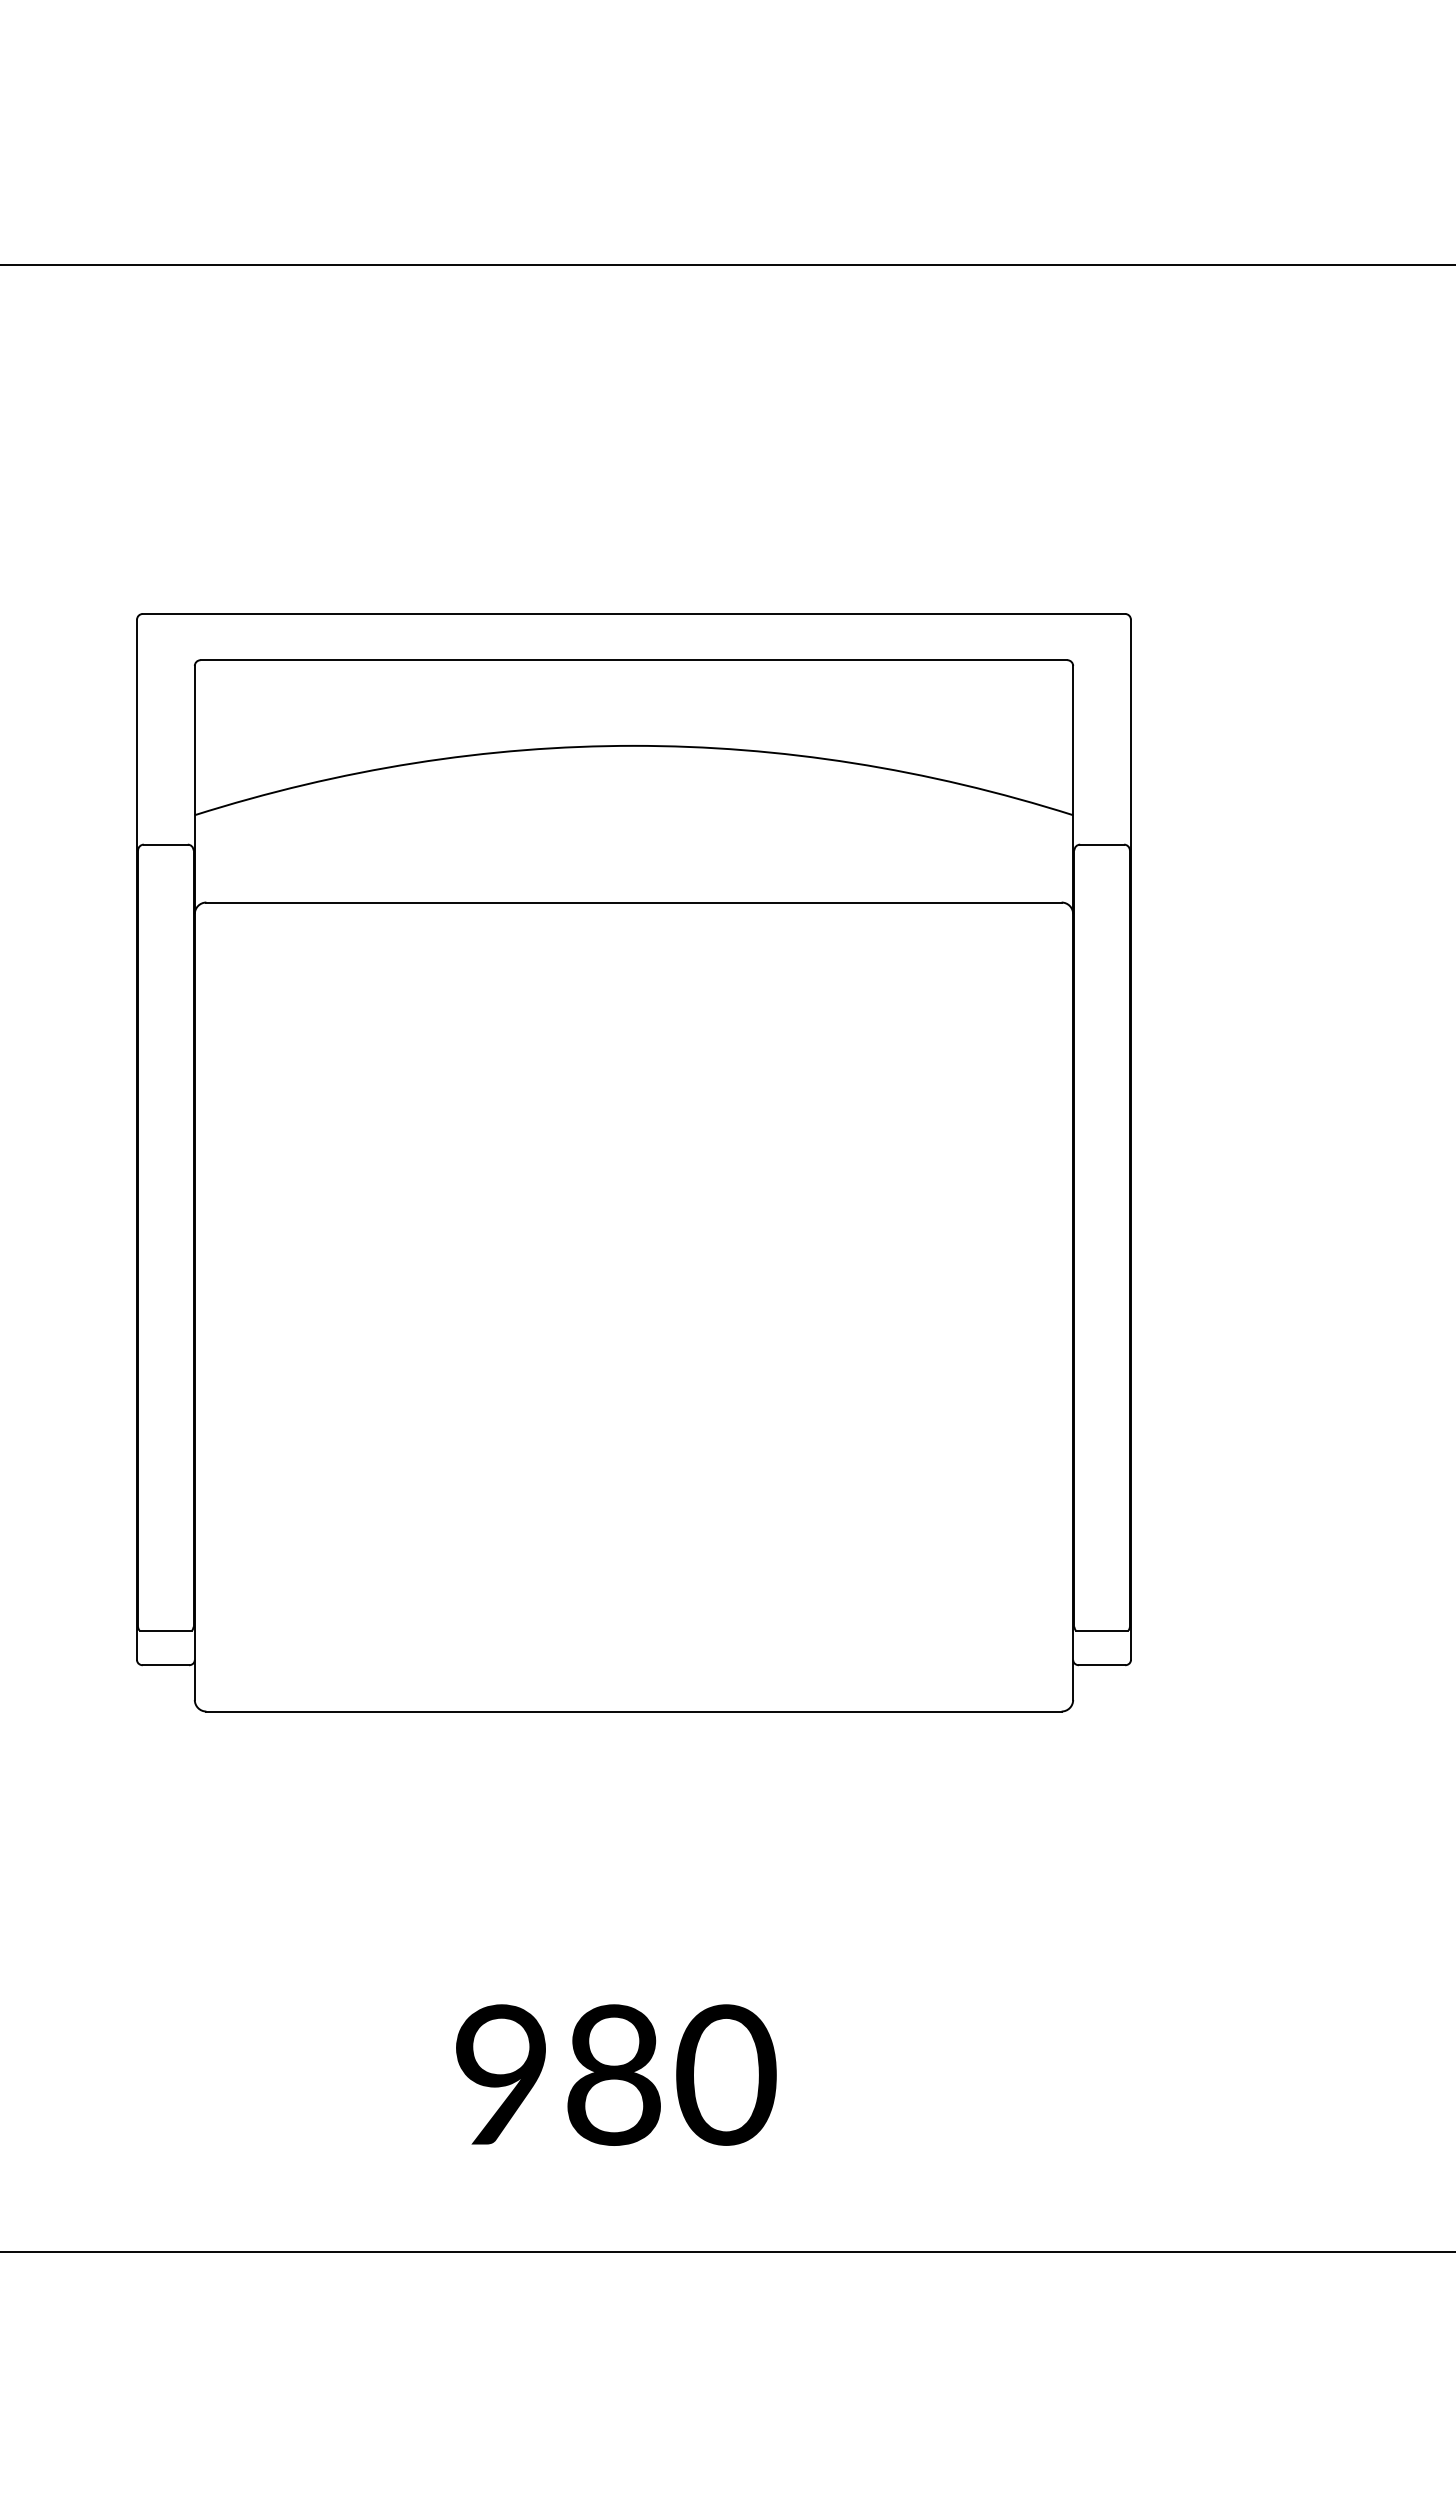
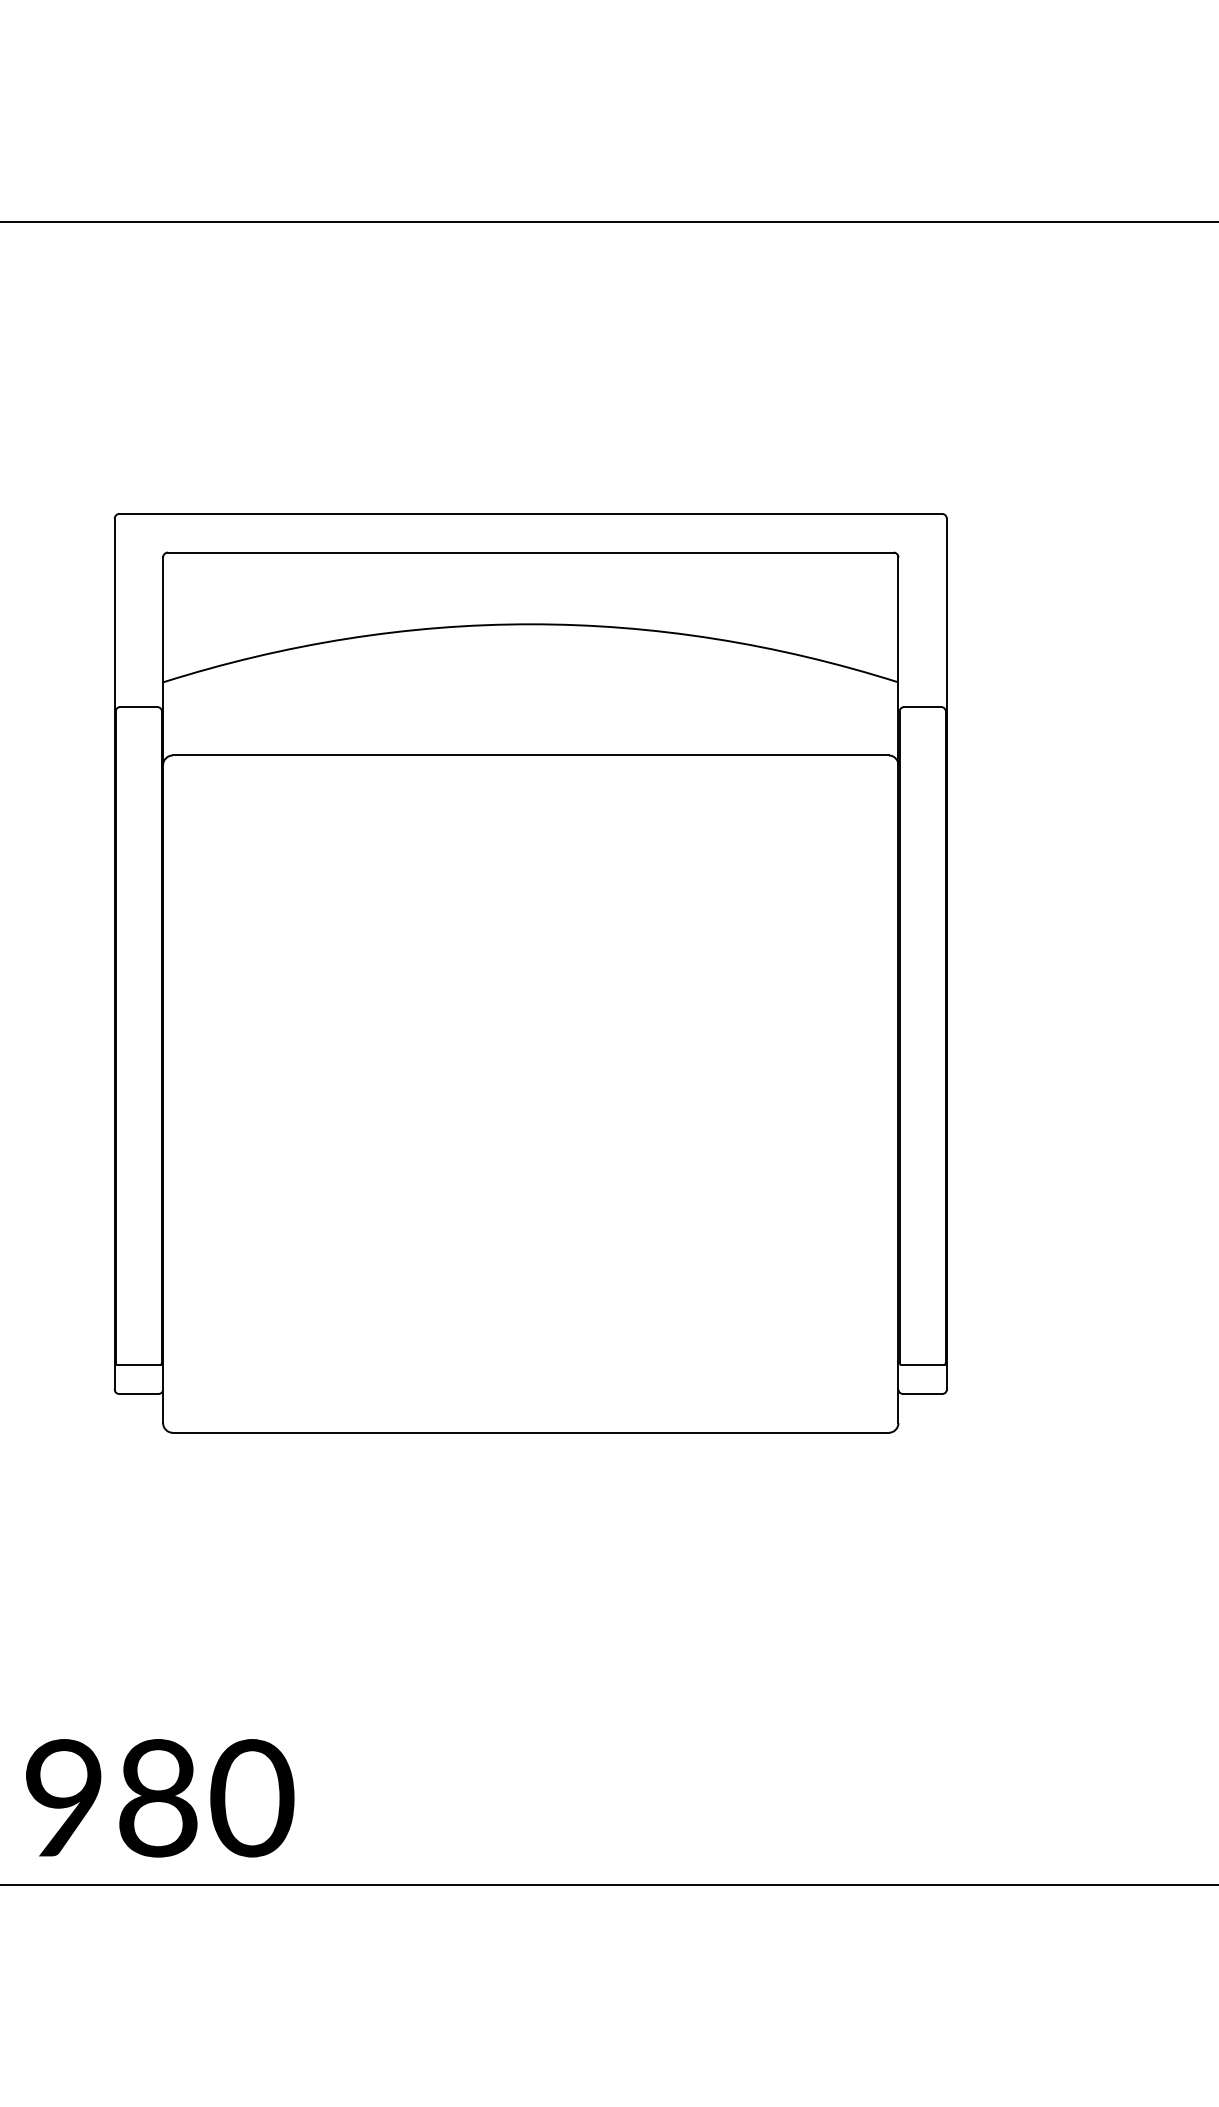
text: (616, 2074) -> (160, 1797), moved

